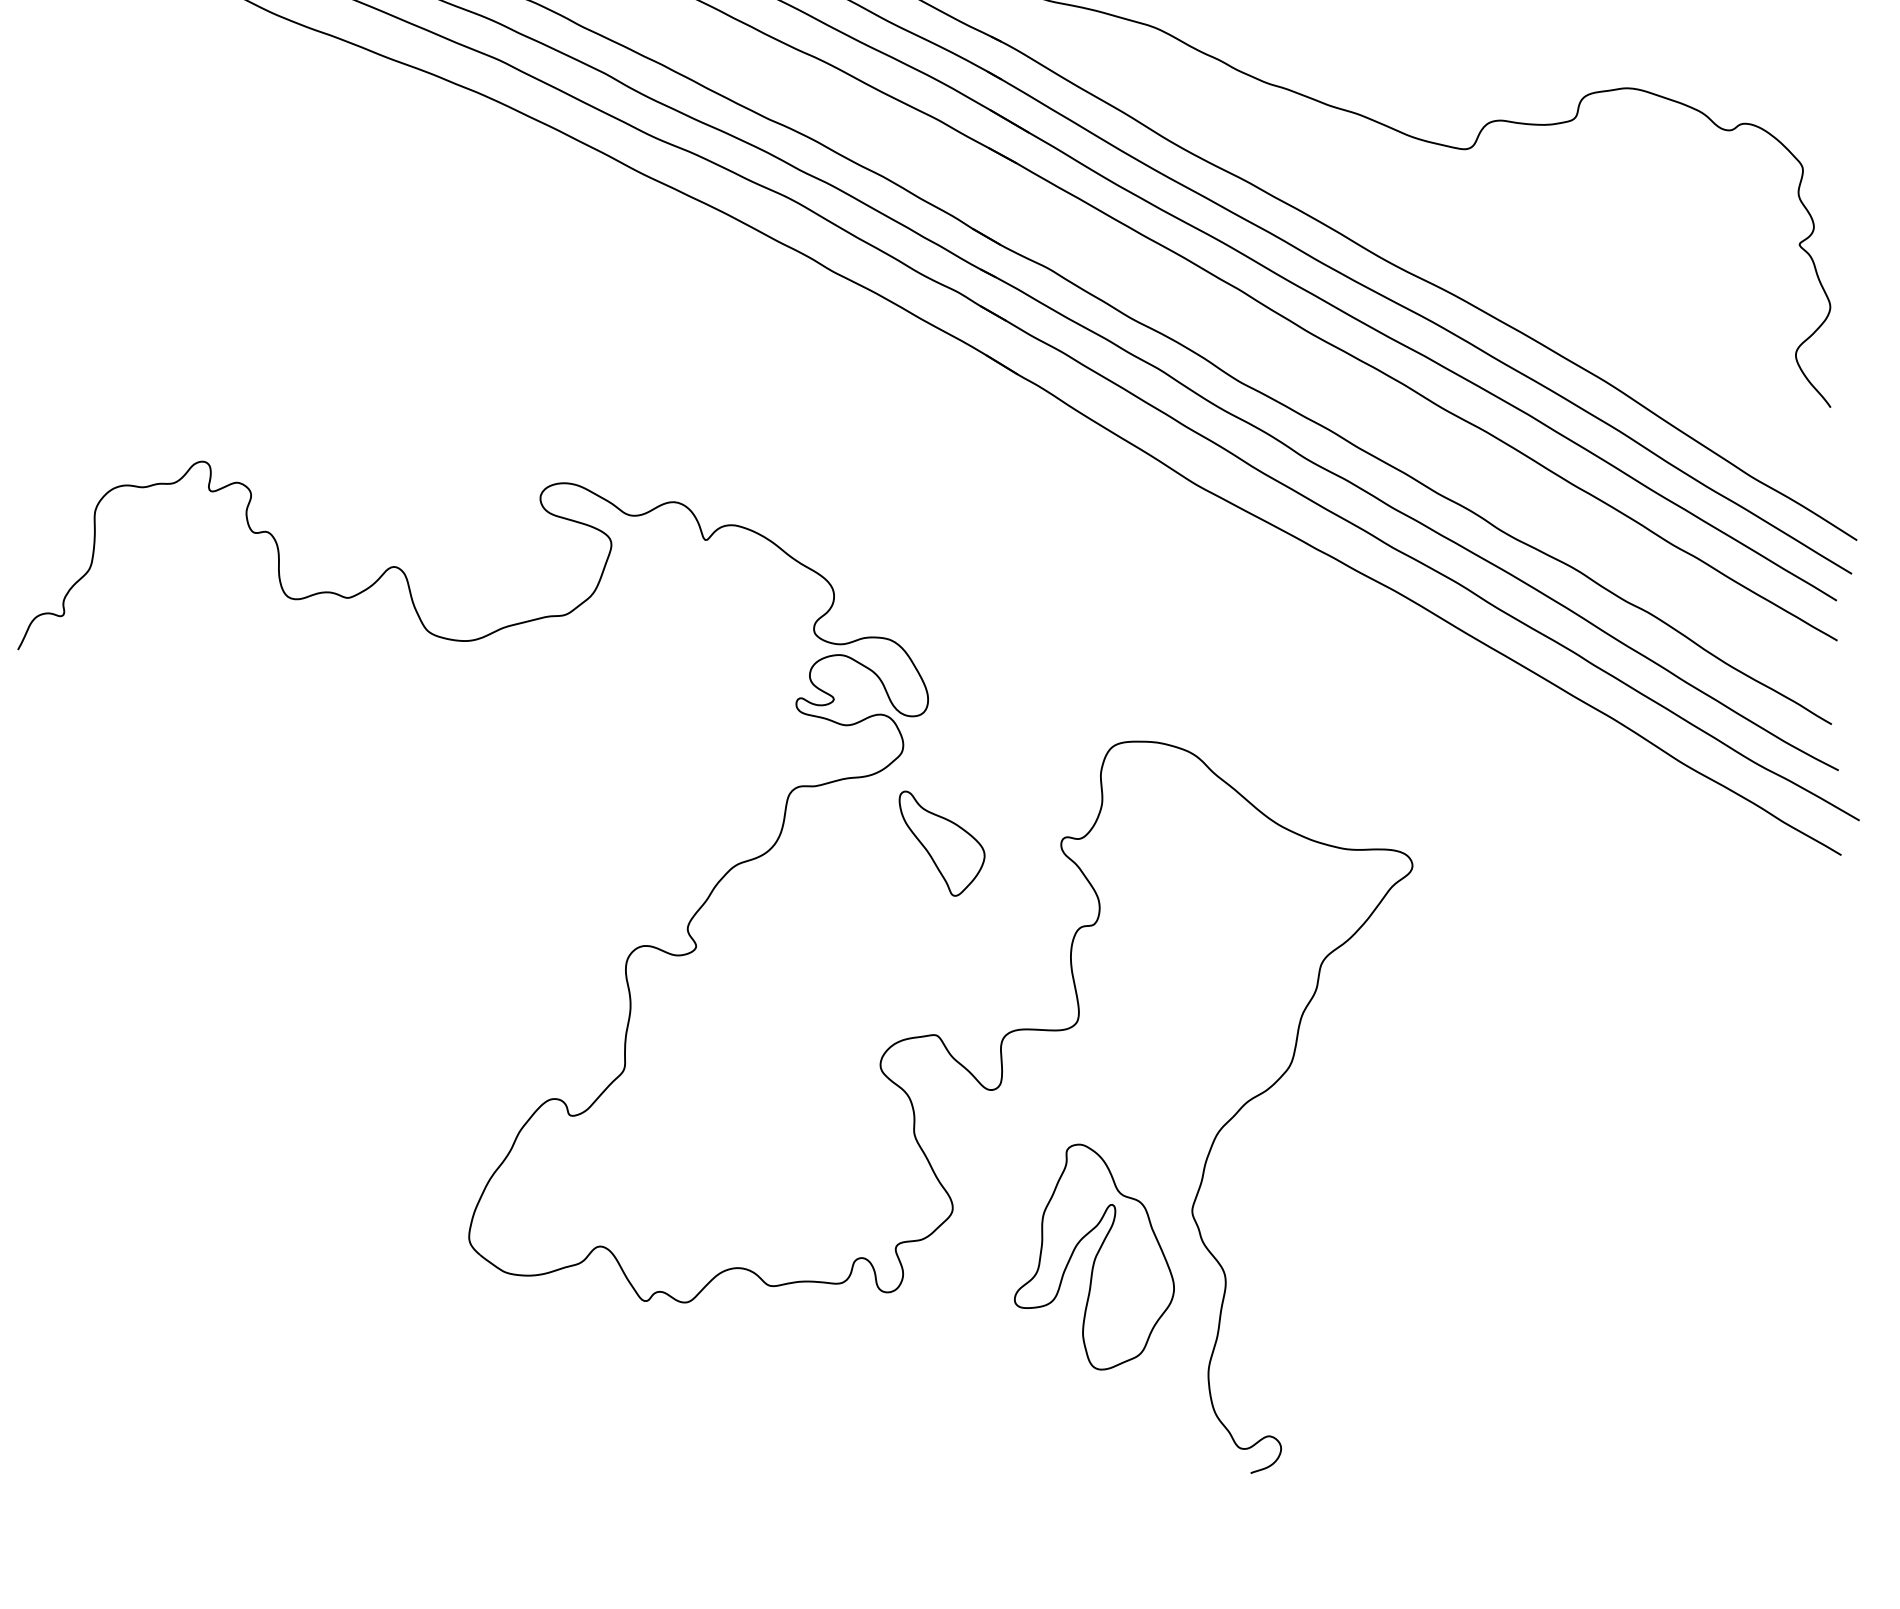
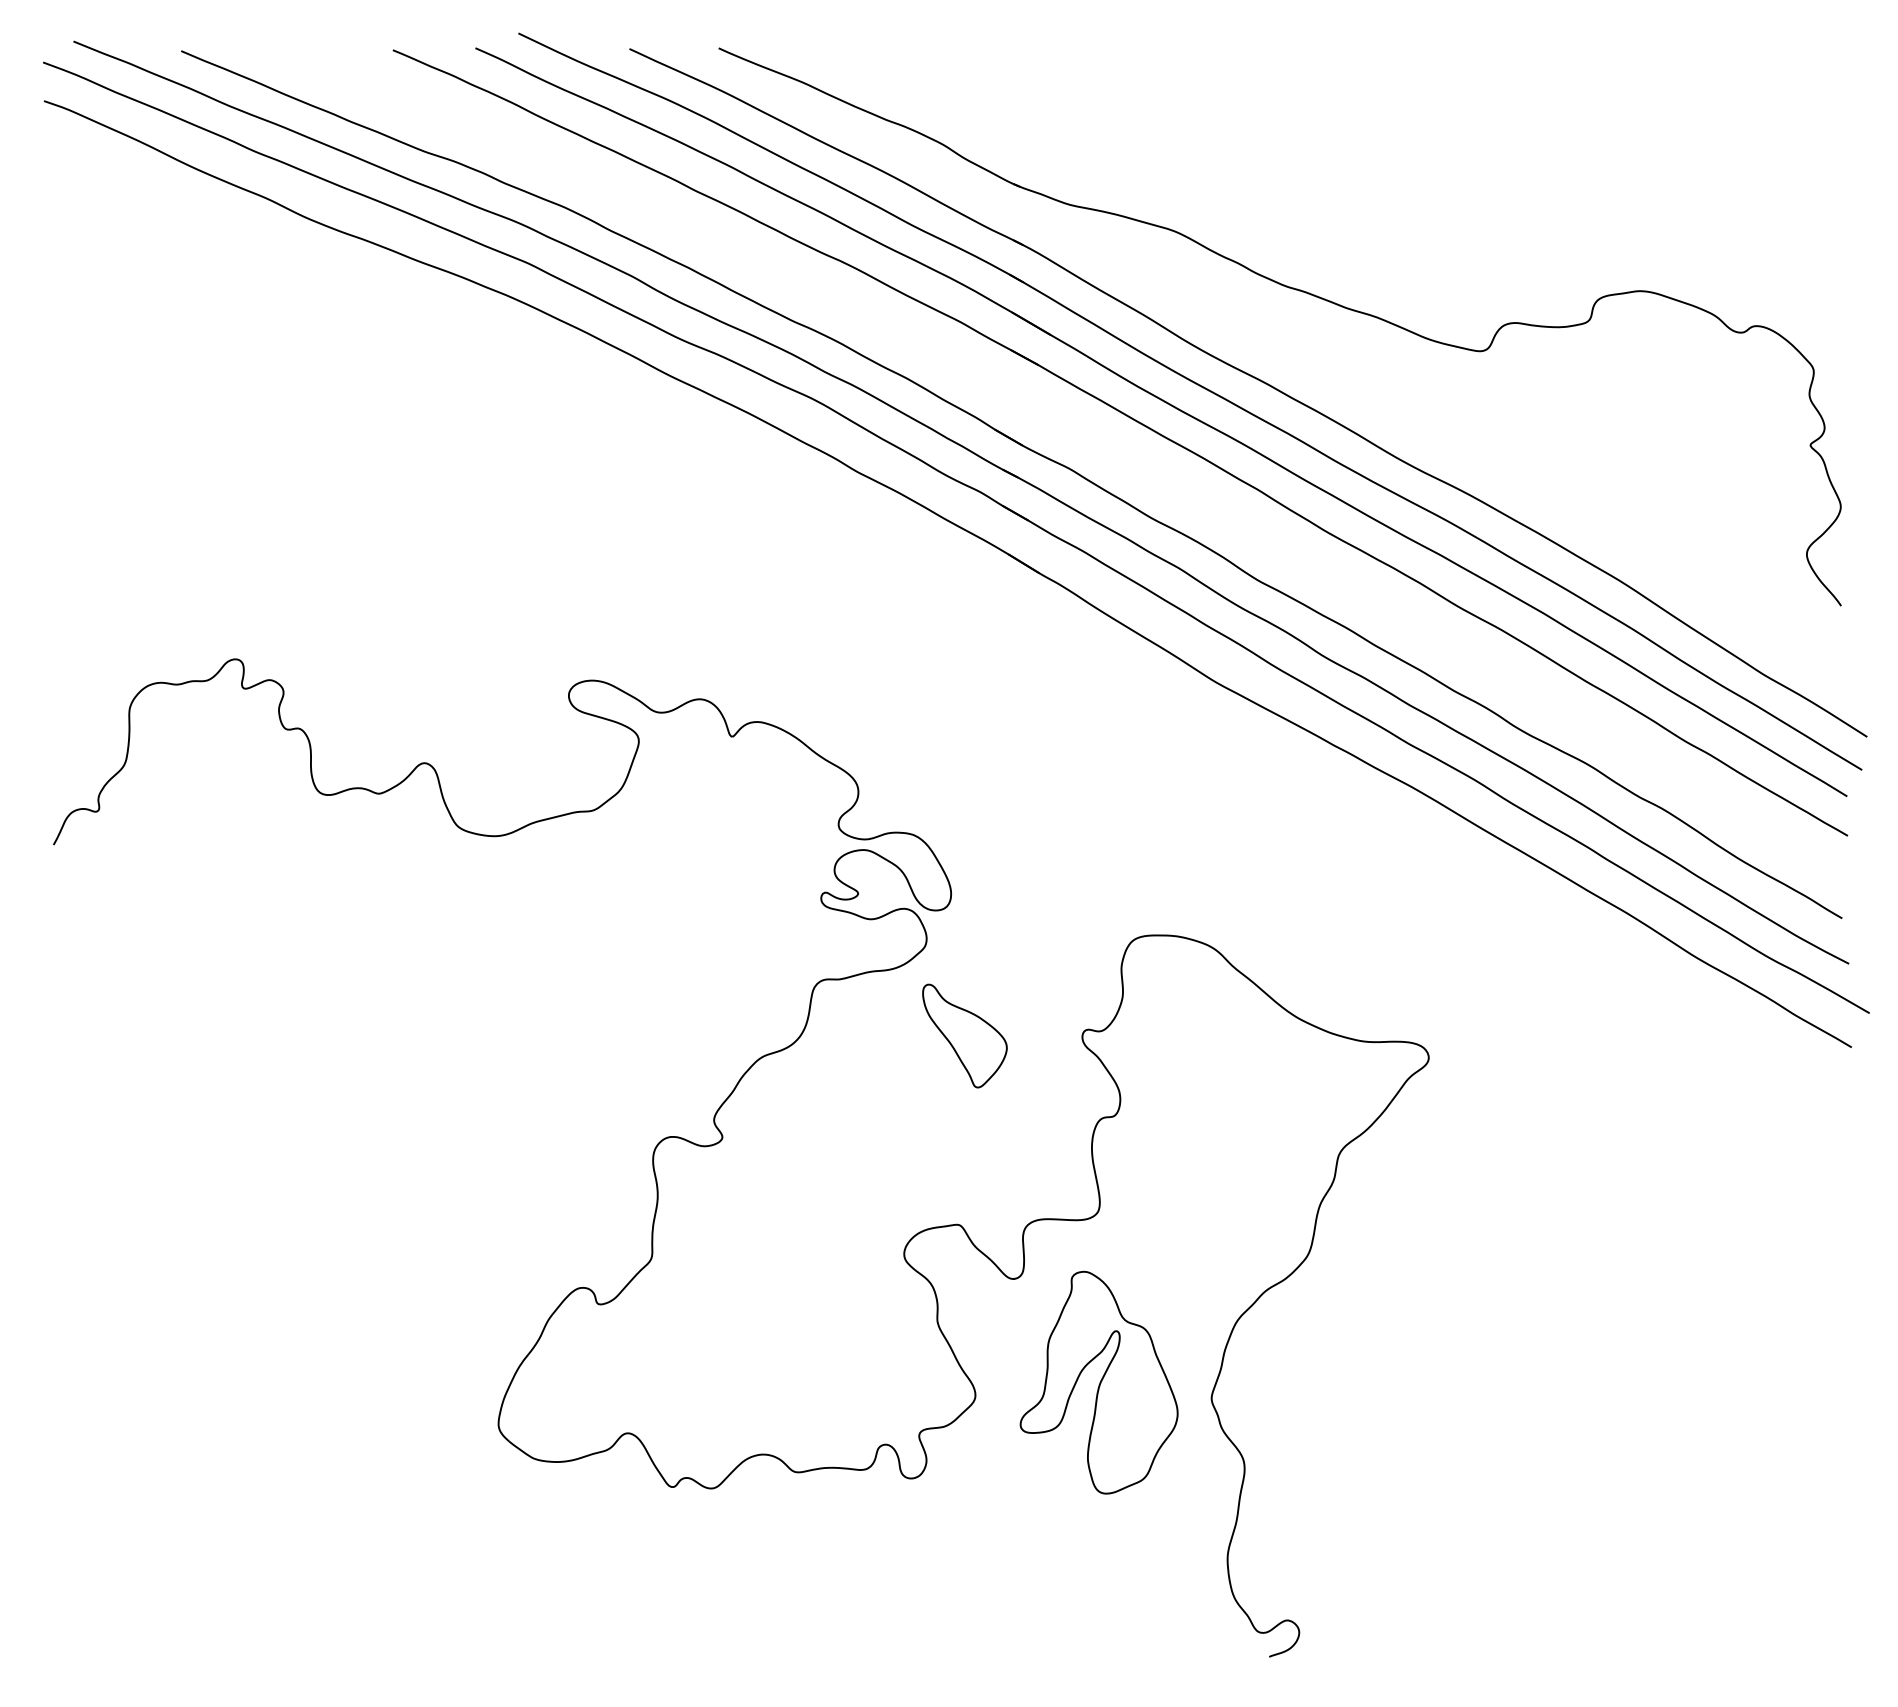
part: (1093, 1256) -> (1098, 1382), moved

